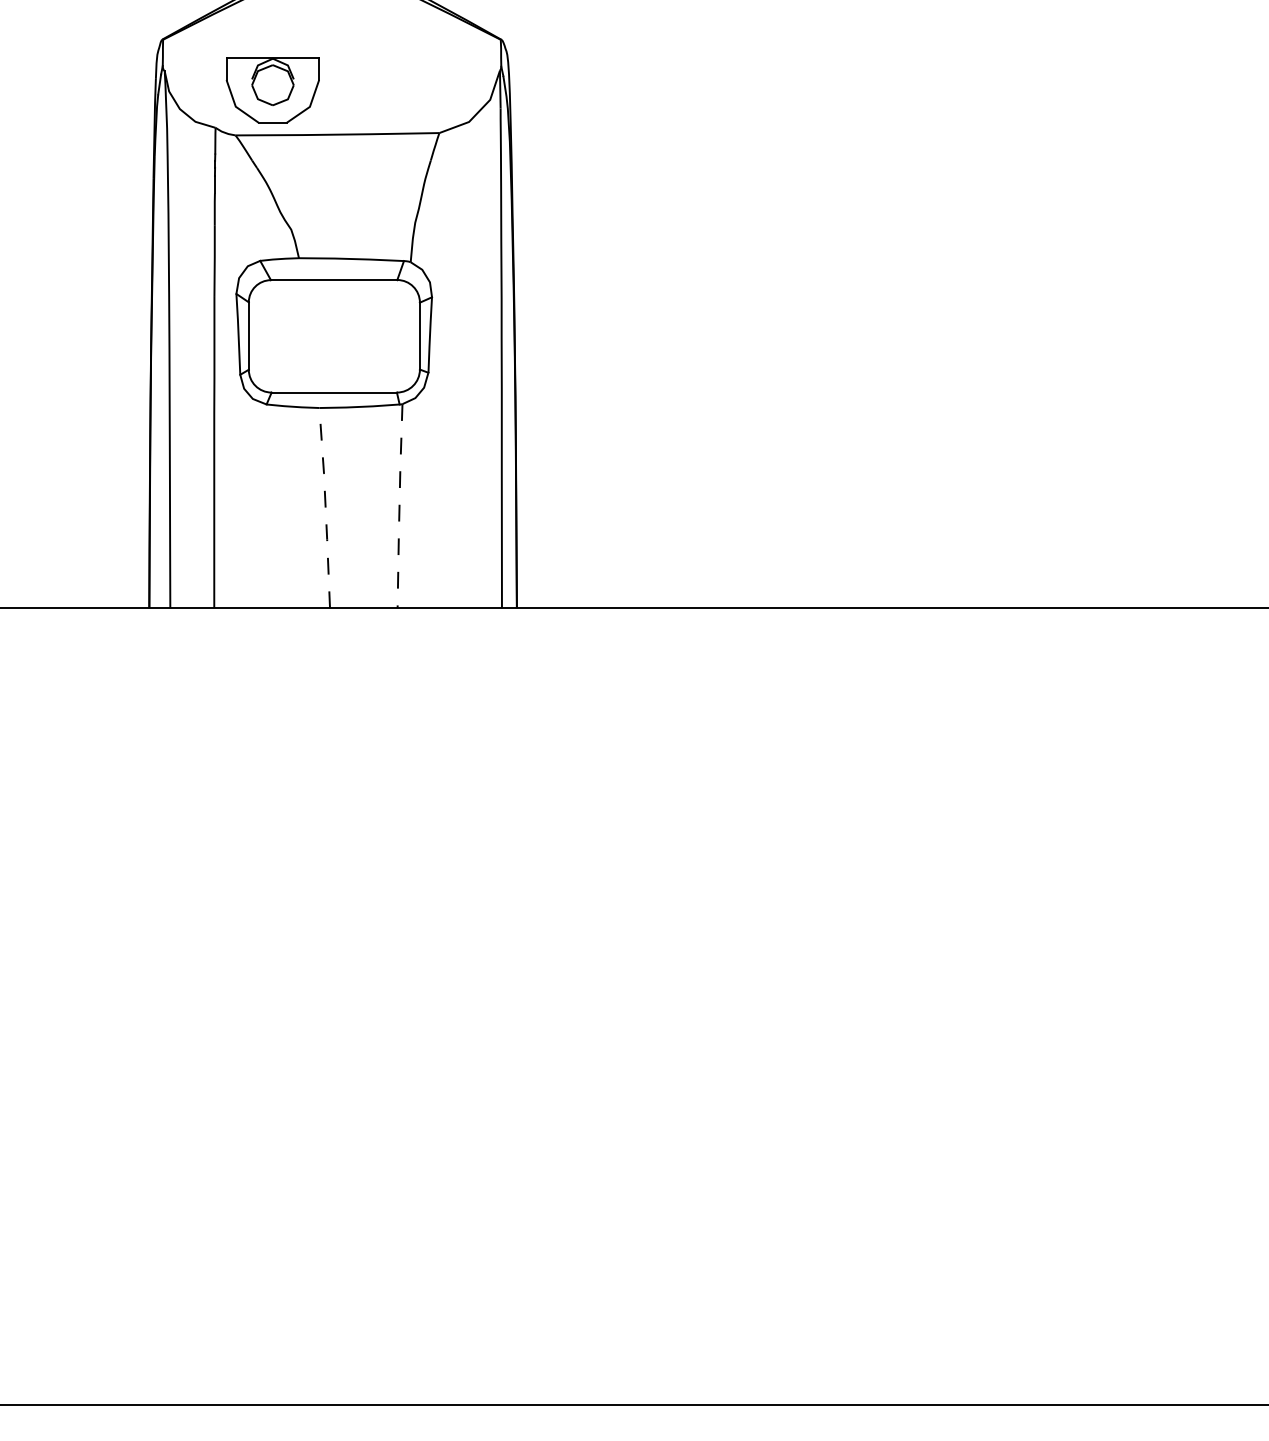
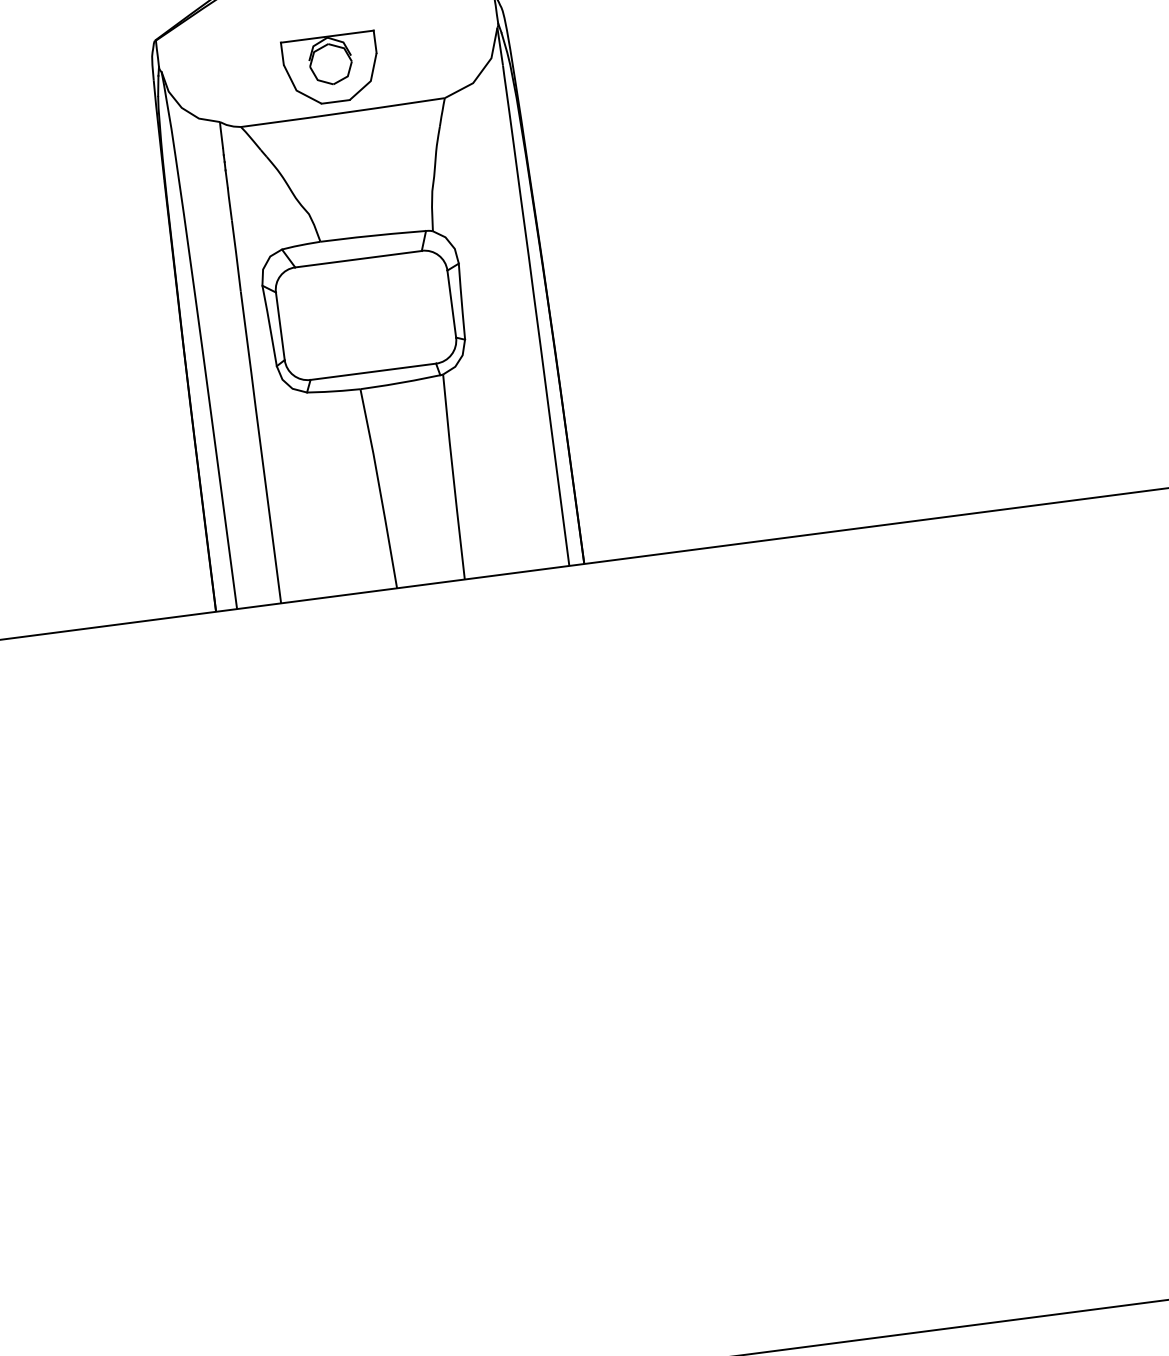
part: (272, 90) -> (331, 69), moved
line: (399, 506) -> (453, 477), dashed -> solid
line: (325, 507) -> (379, 488), dashed -> solid

